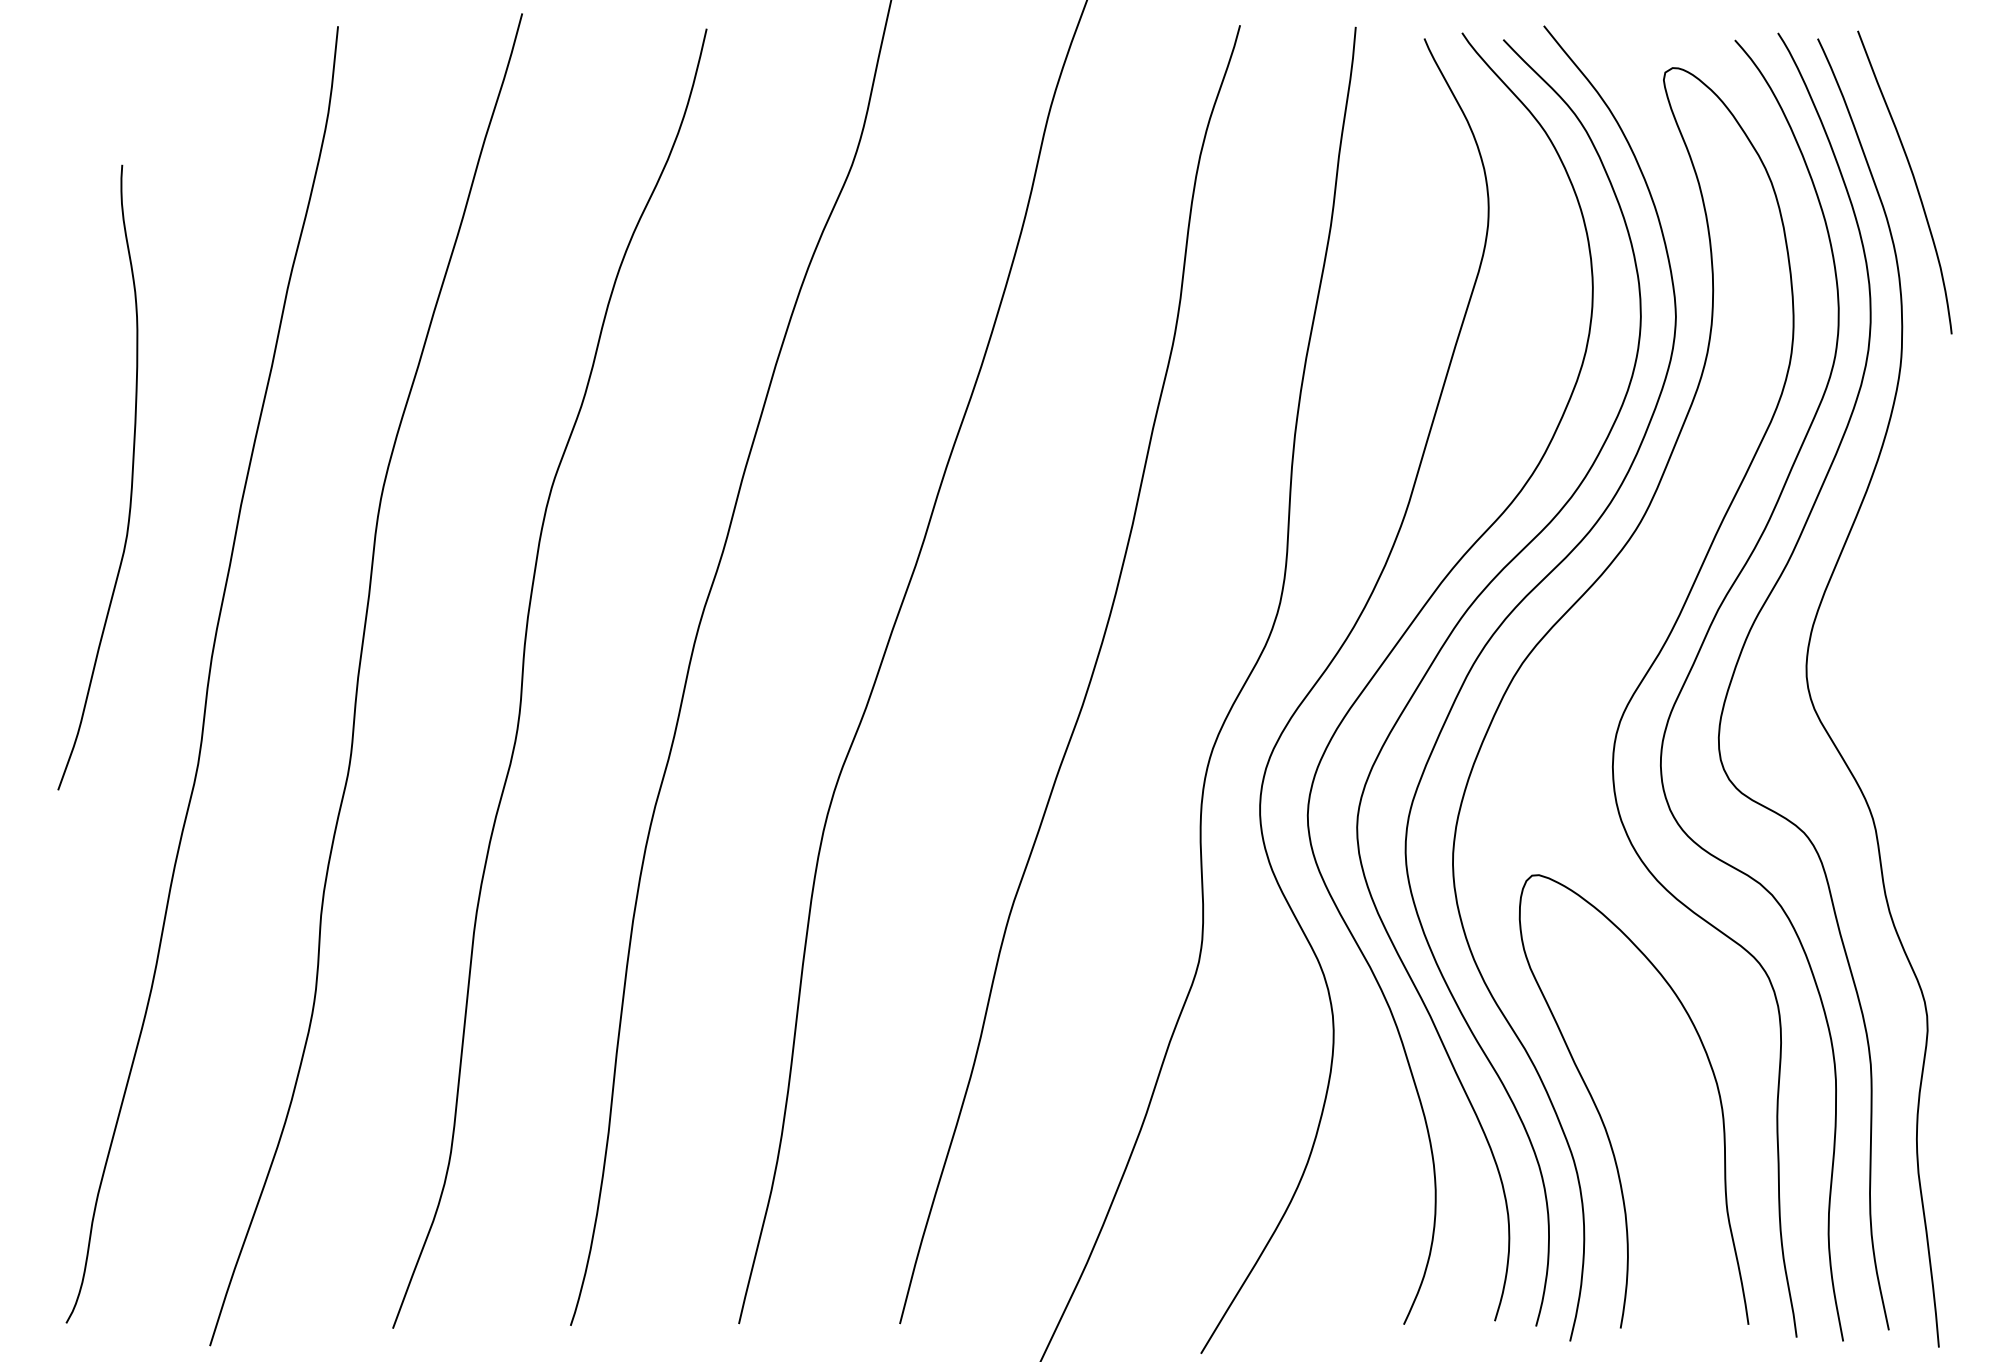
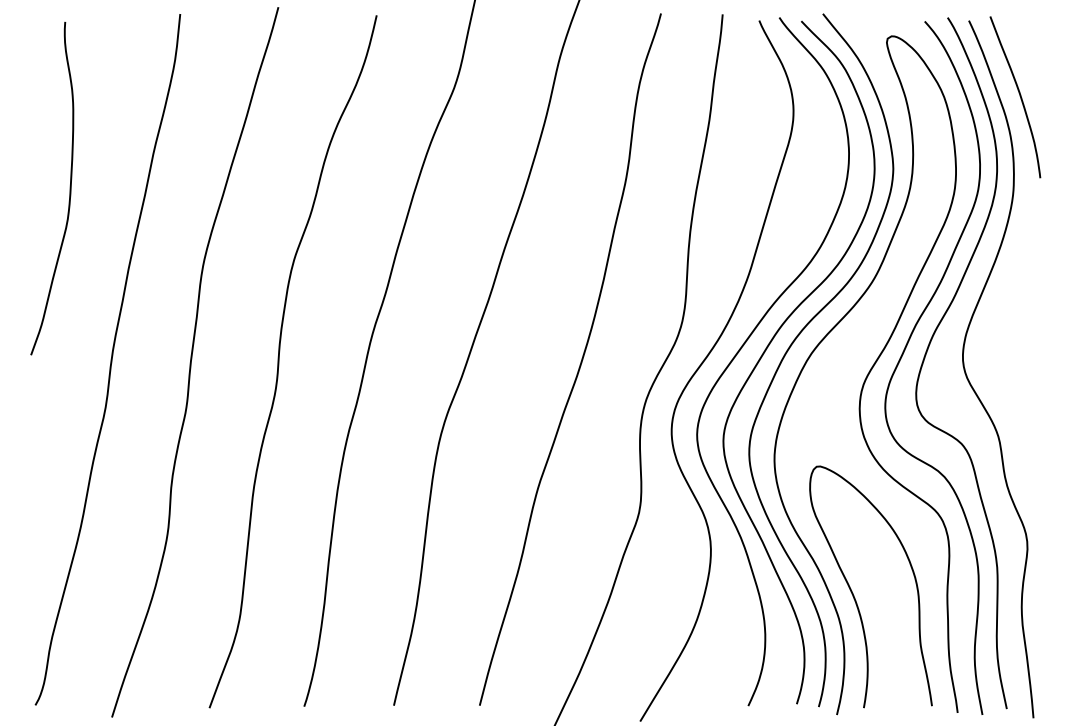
curve: (130, 477) -> (69, 188), moved

